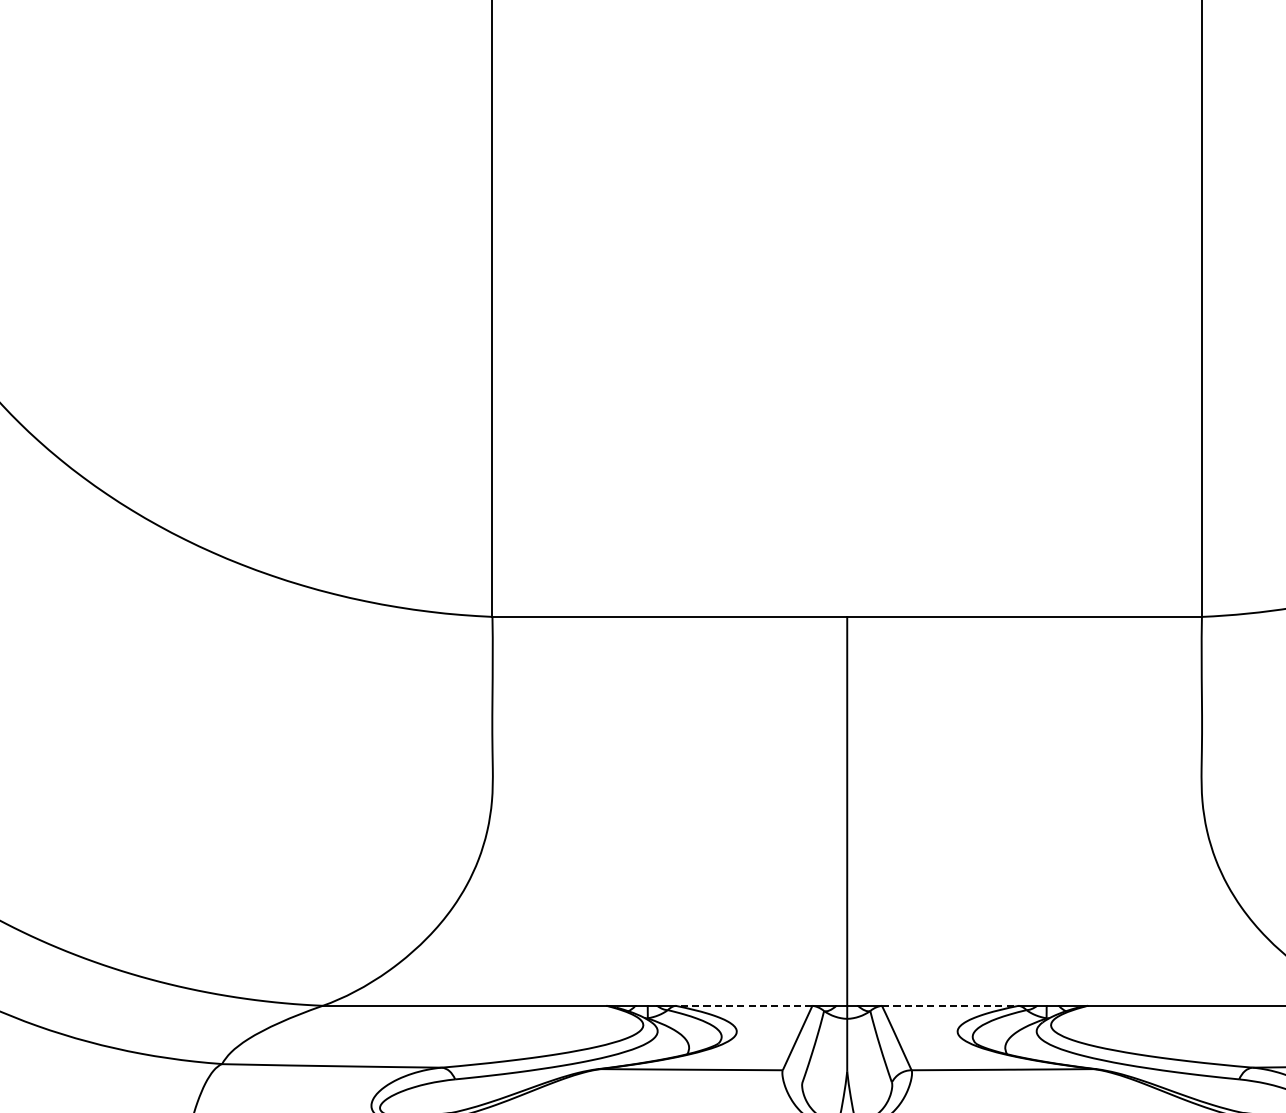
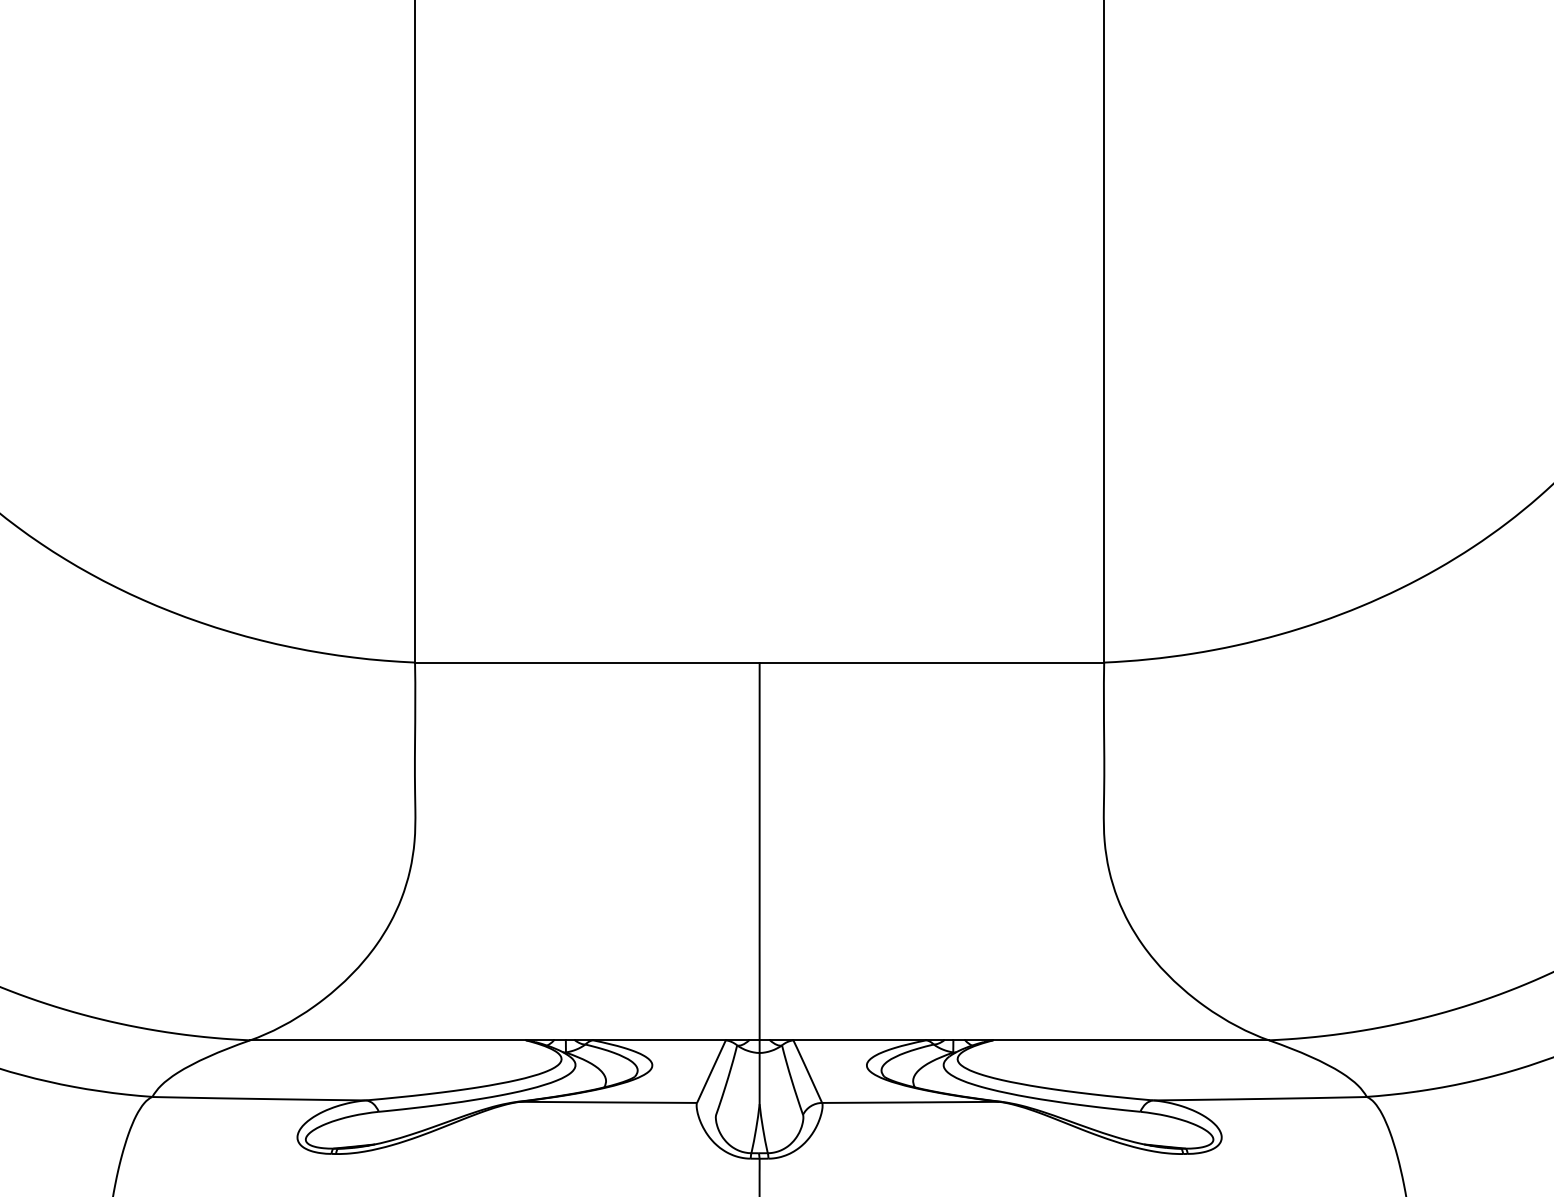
line: (743, 1005) -> (658, 1040), dashed -> solid
line: (951, 1005) -> (860, 1040), dashed -> solid

